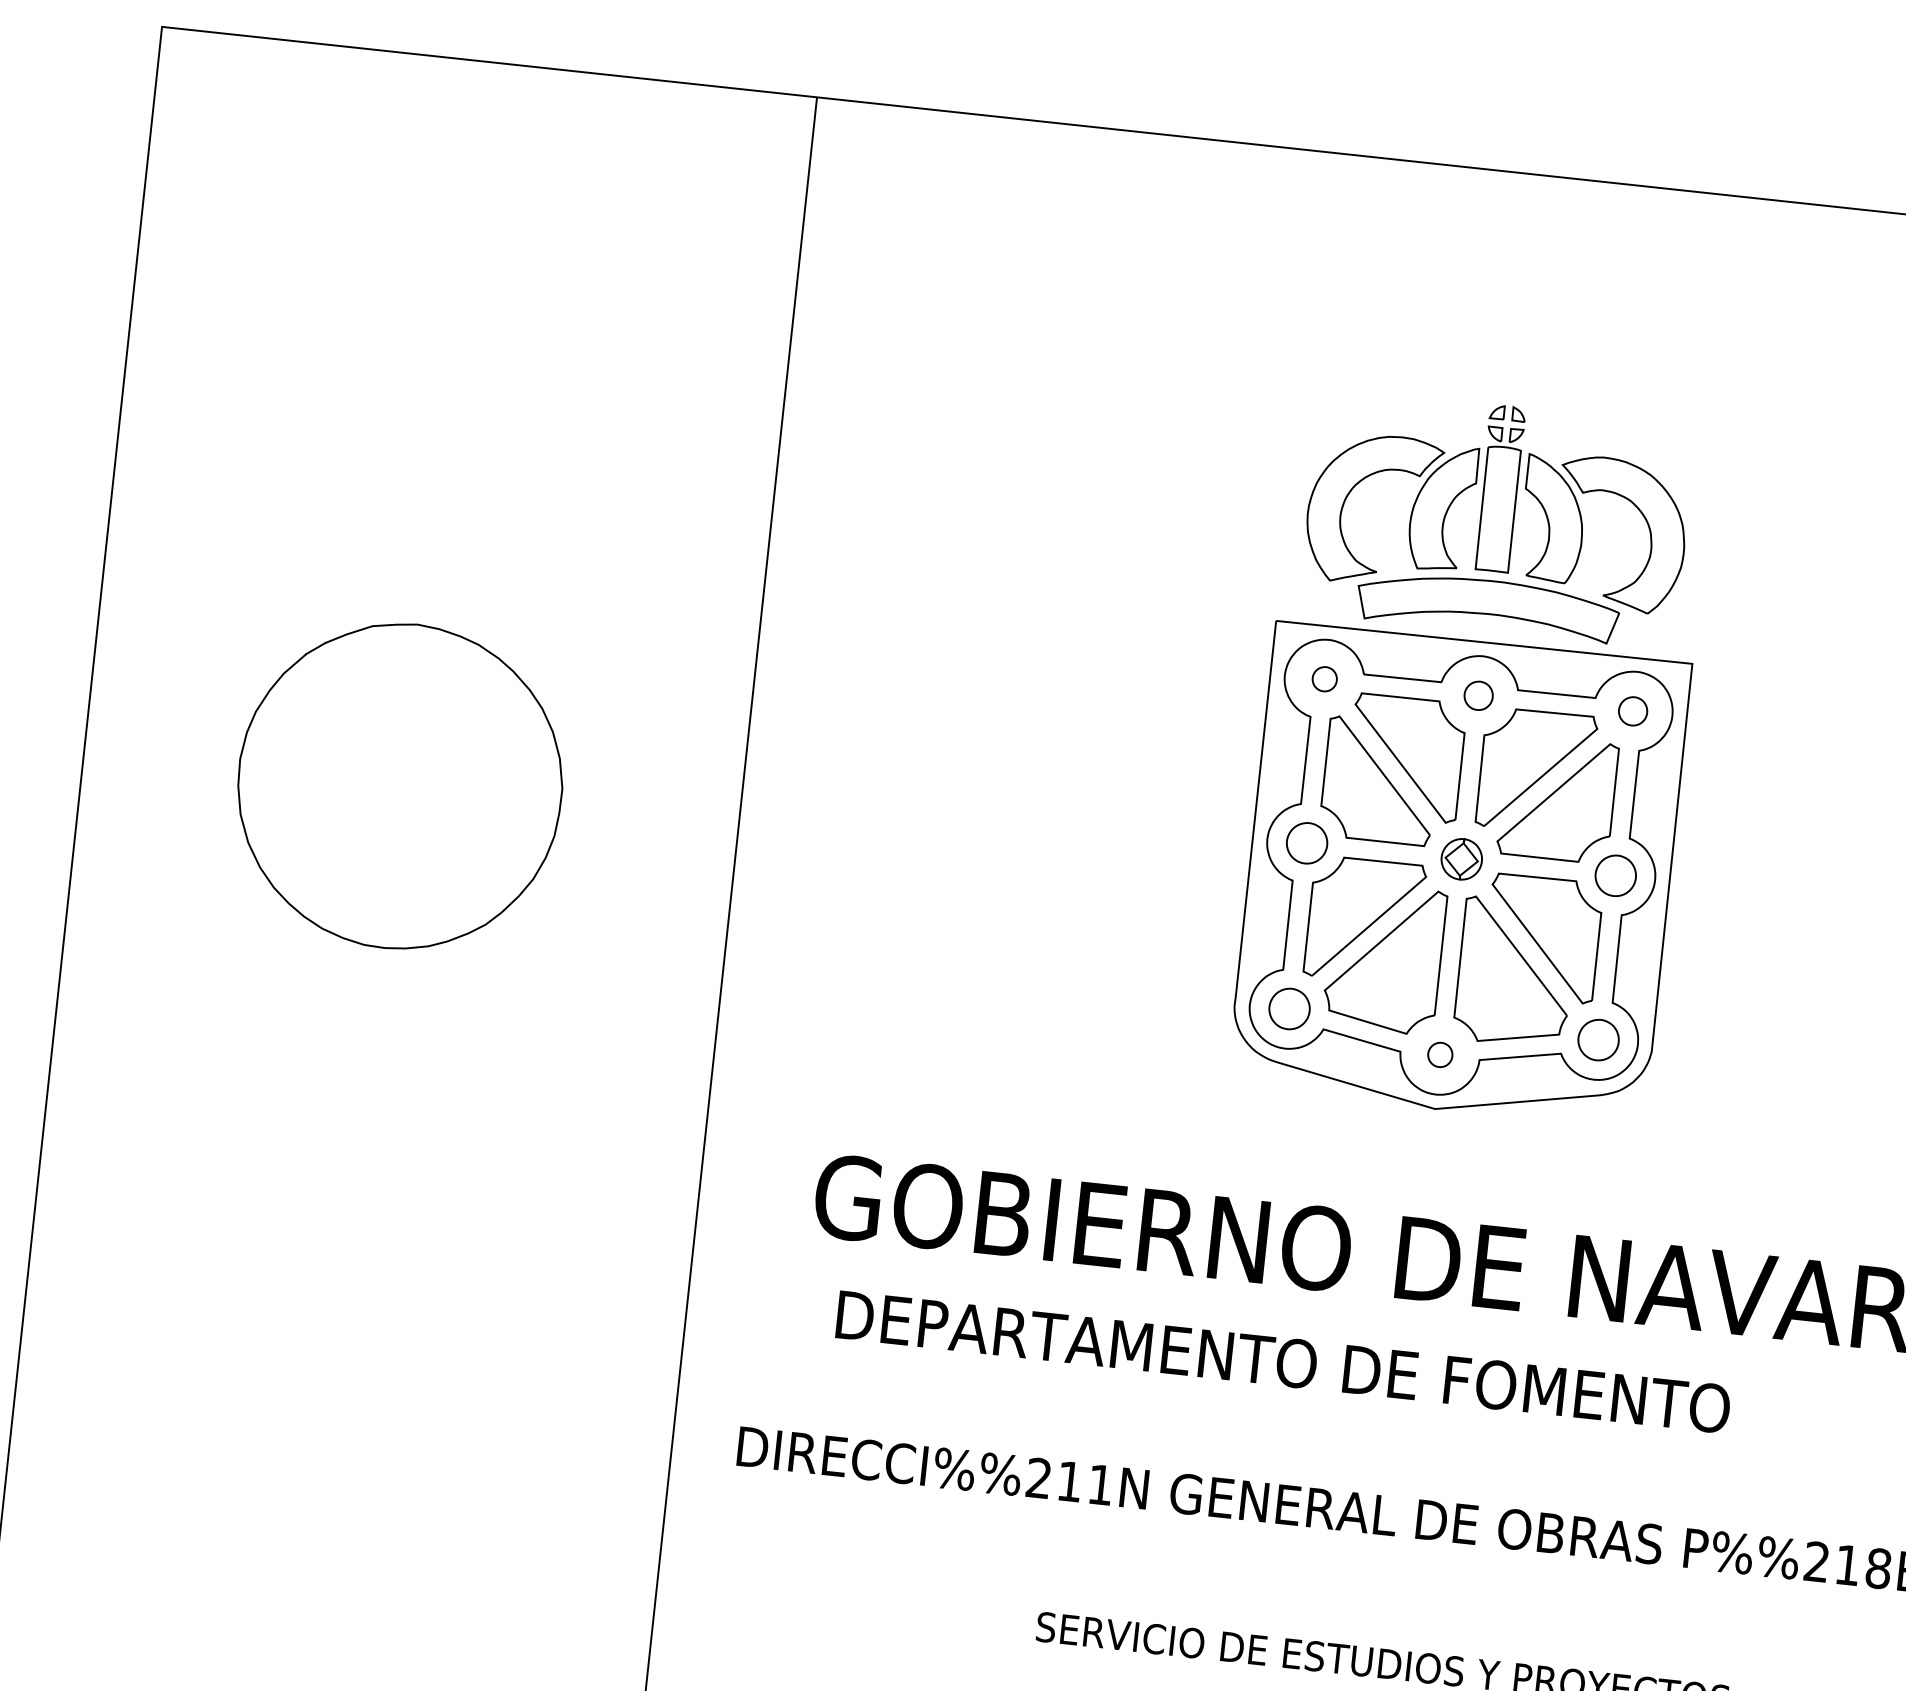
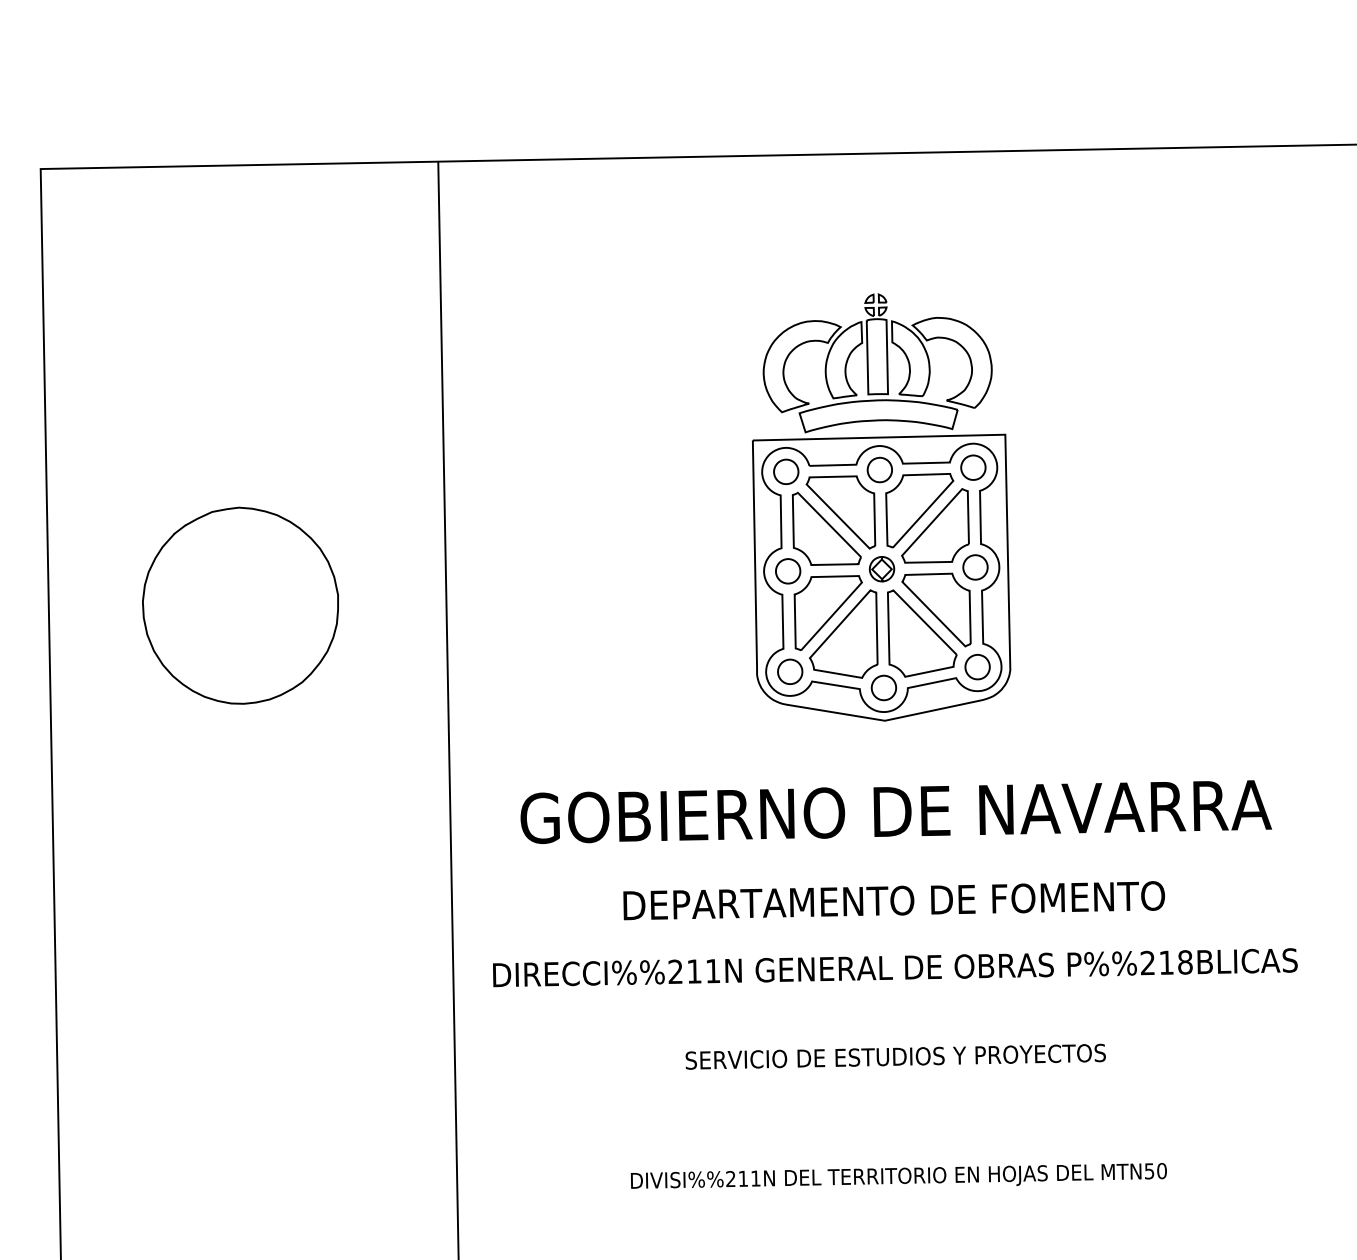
part: (1325, 678) -> (786, 471), size x1.67
part: (1478, 694) -> (879, 469), size x1.43
part: (1633, 711) -> (973, 467), size x1.43
part: (1439, 1054) -> (883, 687), size x1.67
text: (1282, 1361) -> (893, 900), moved

